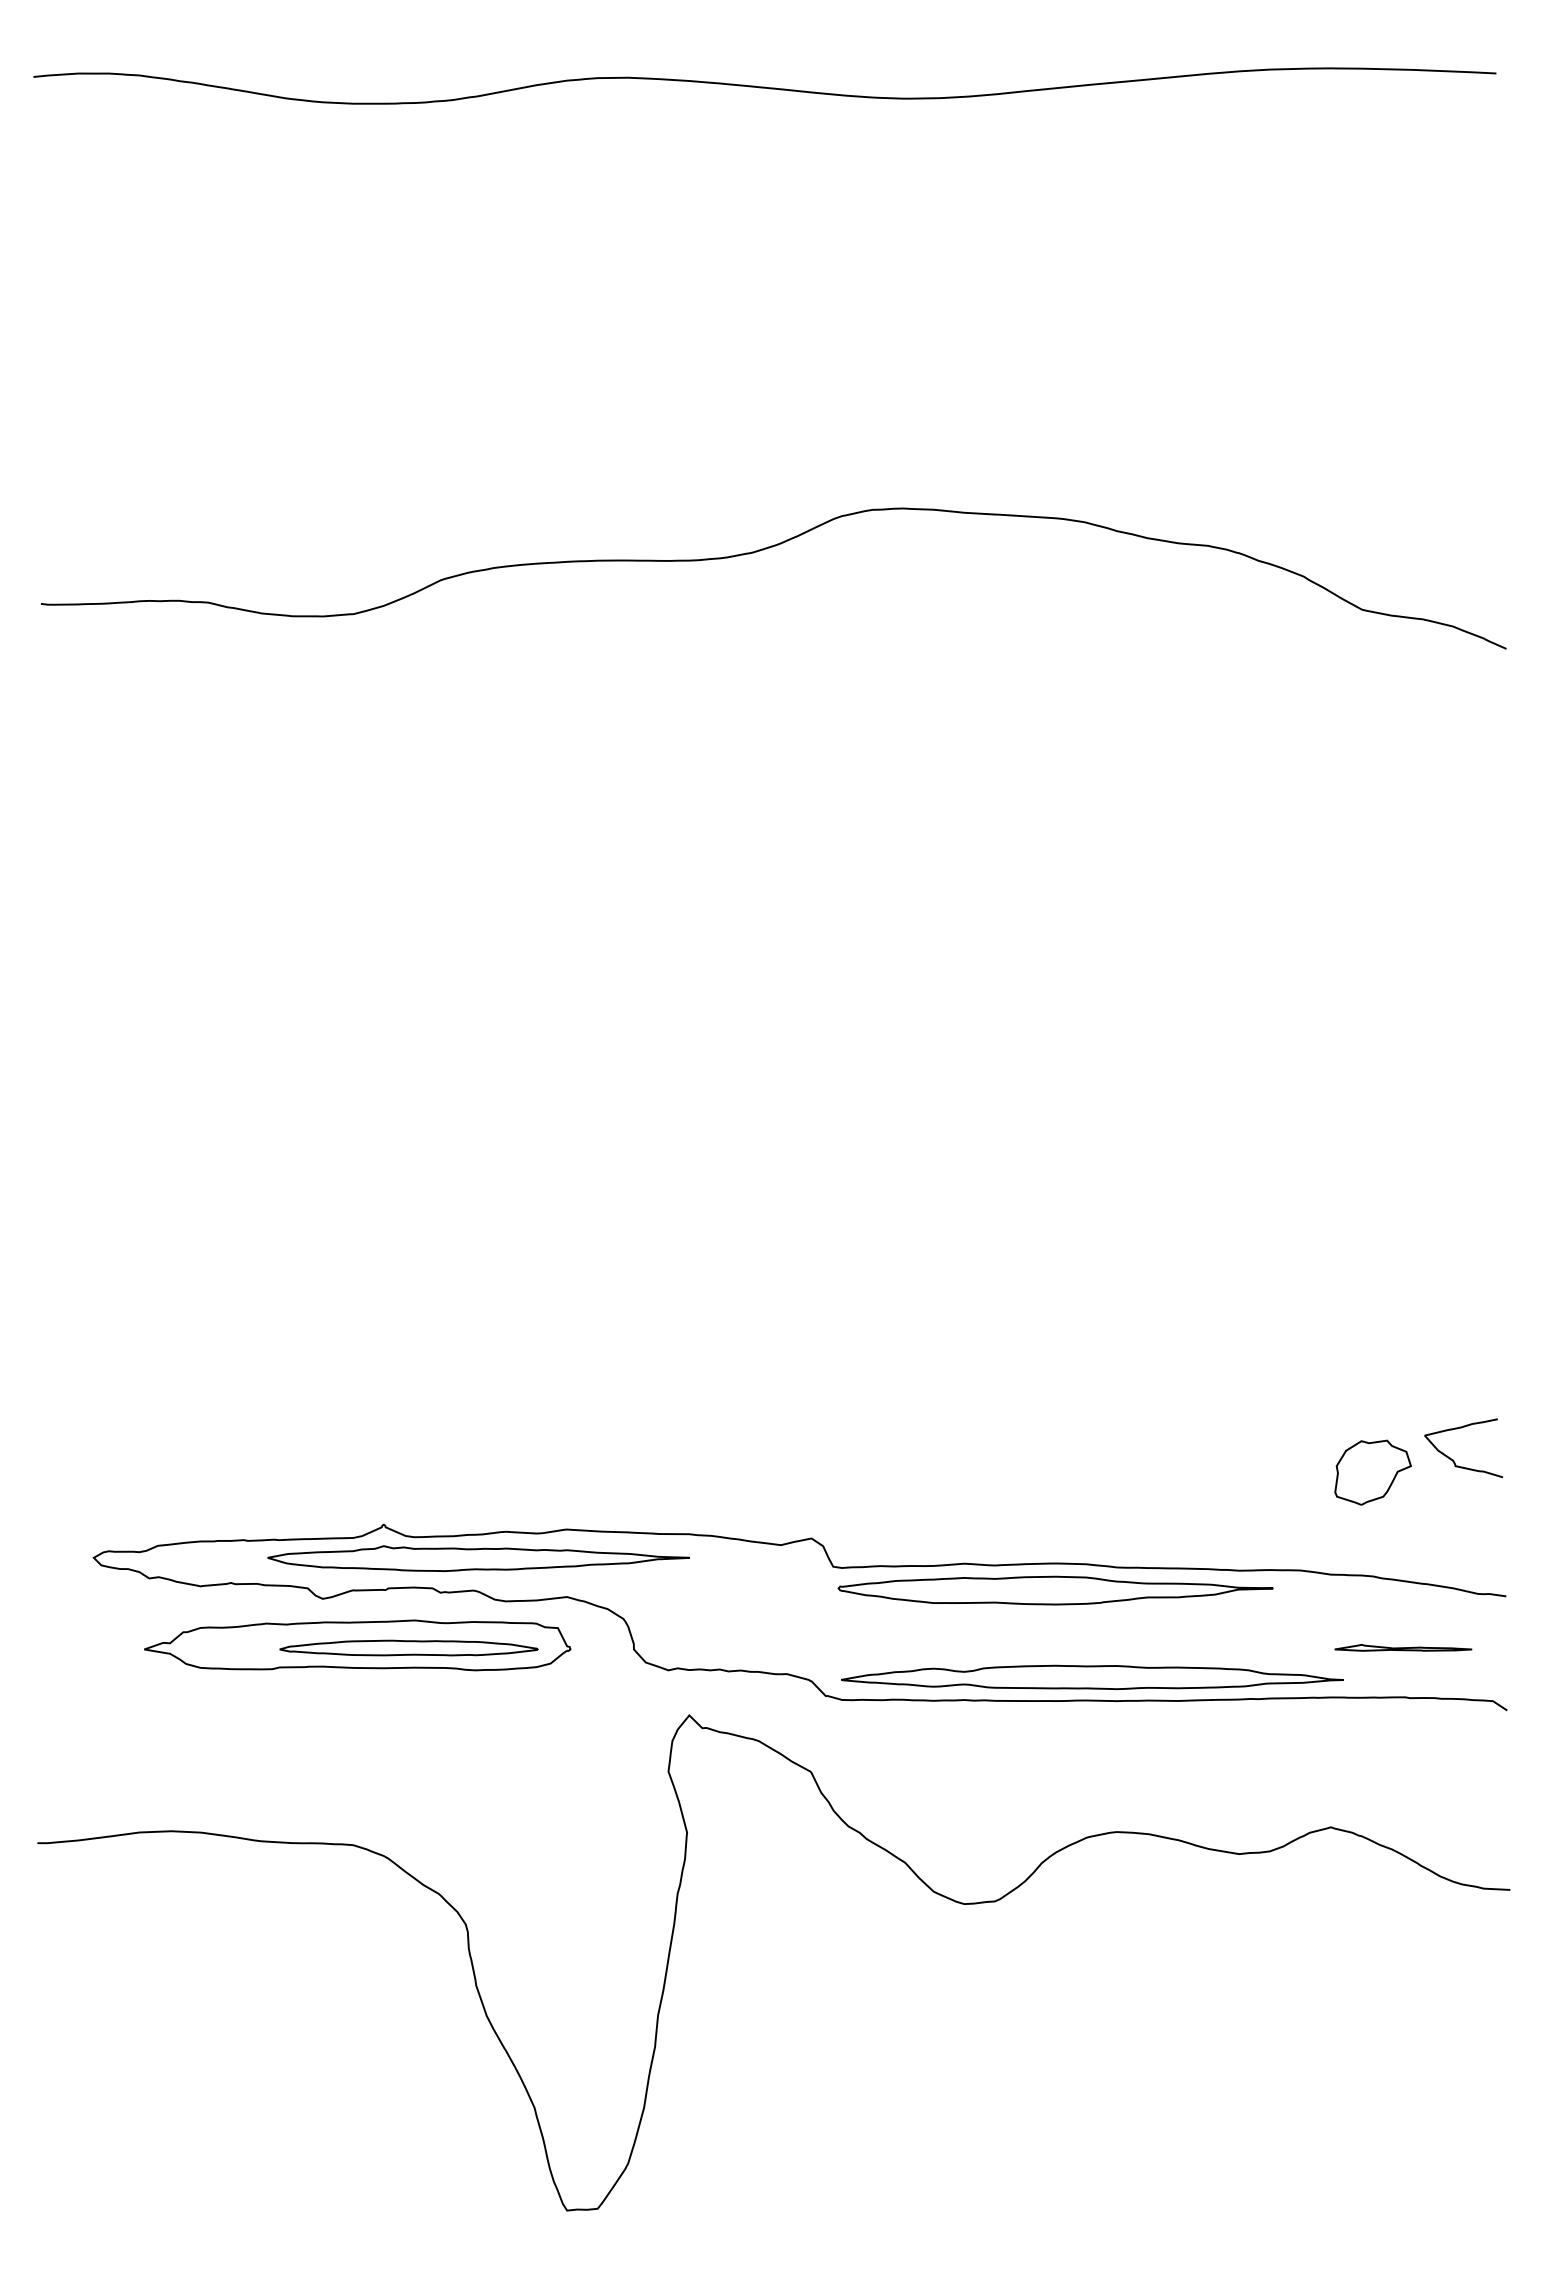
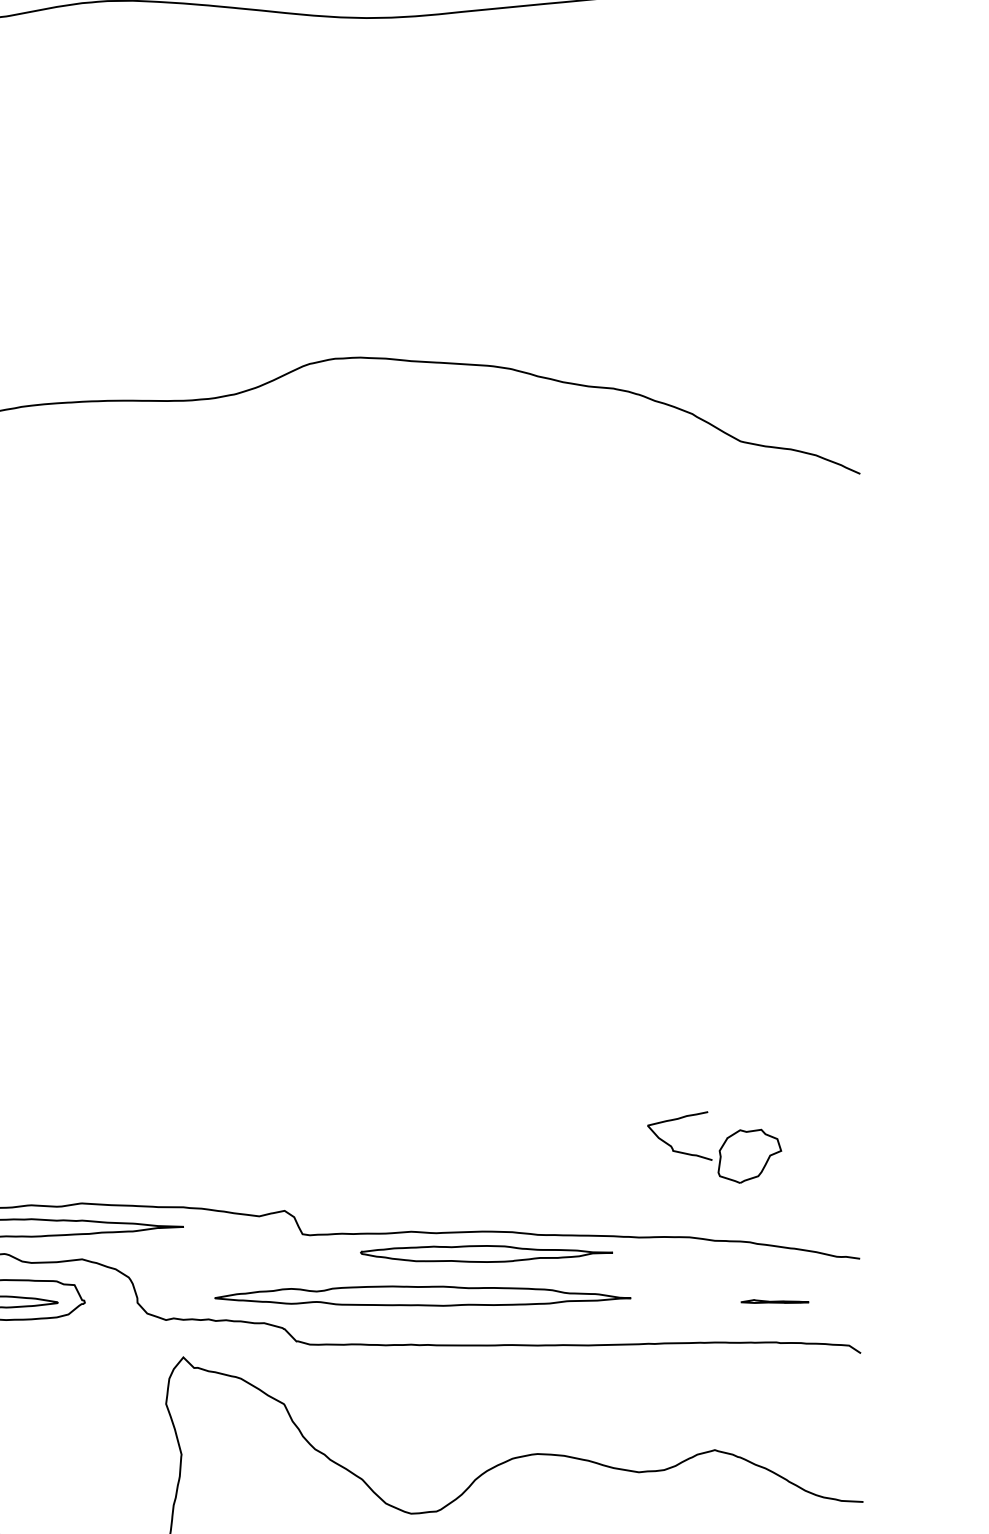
curve: (1453, 1459) -> (671, 1145), moved
part: (1055, 1590) -> (486, 1253), size x0.7
part: (1403, 1647) -> (775, 1301), size x0.6
part: (1092, 1676) -> (422, 1295), moved

